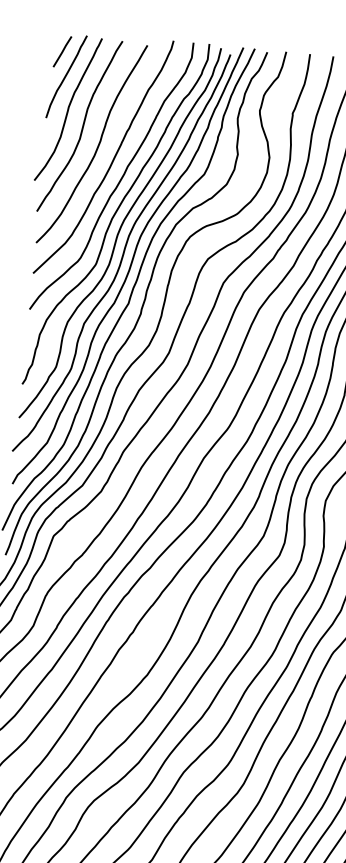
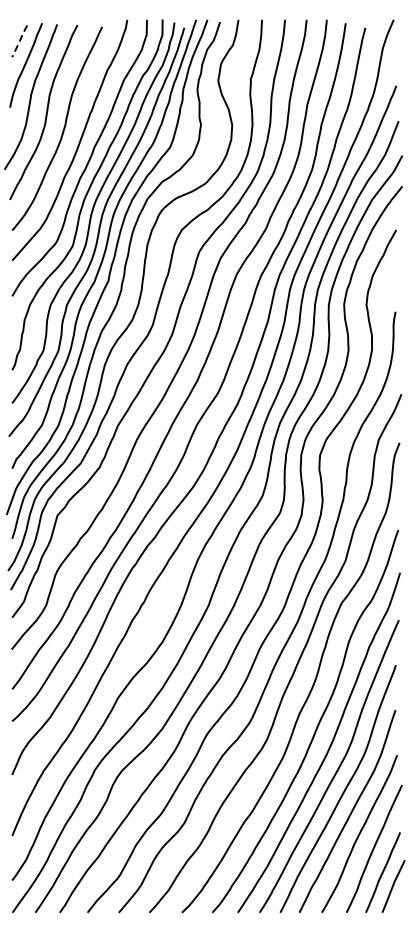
line: (62, 52) -> (19, 41), solid -> dashed

